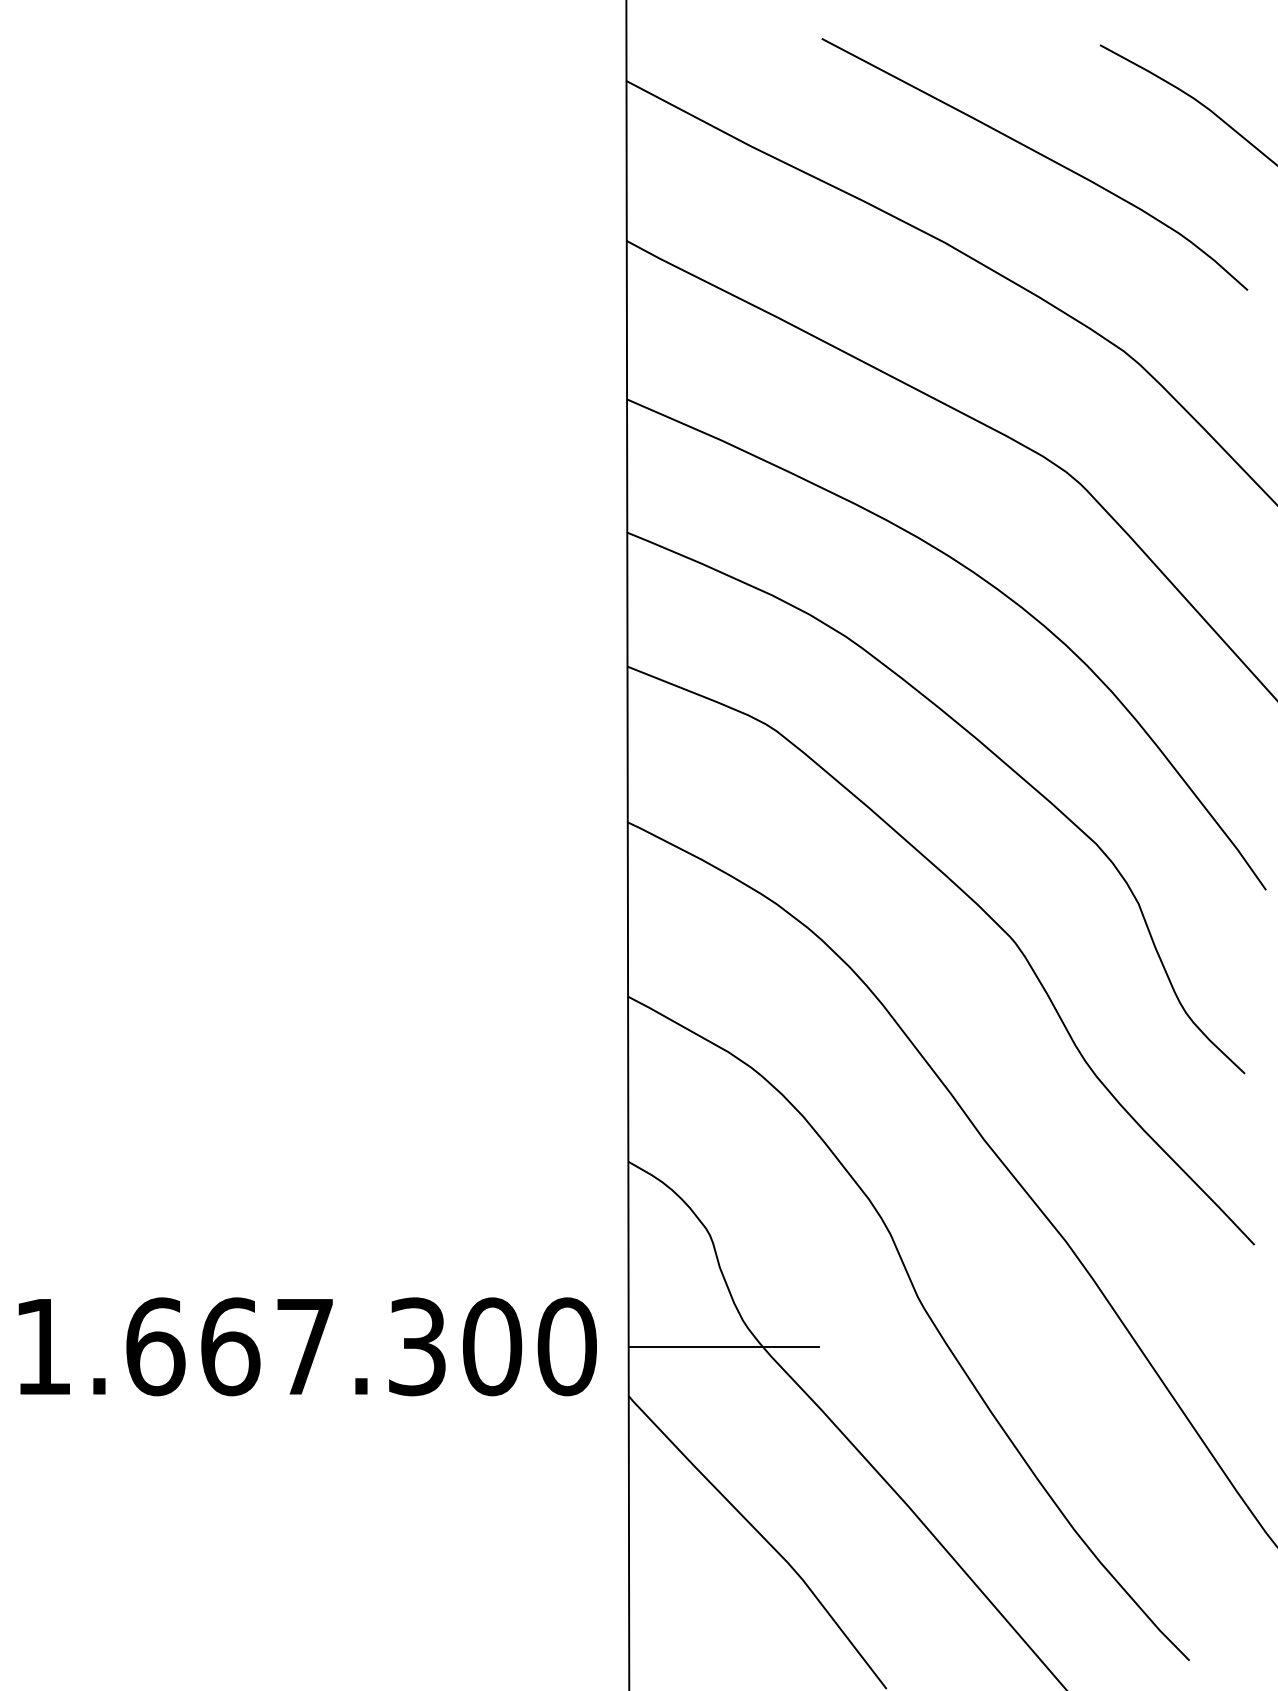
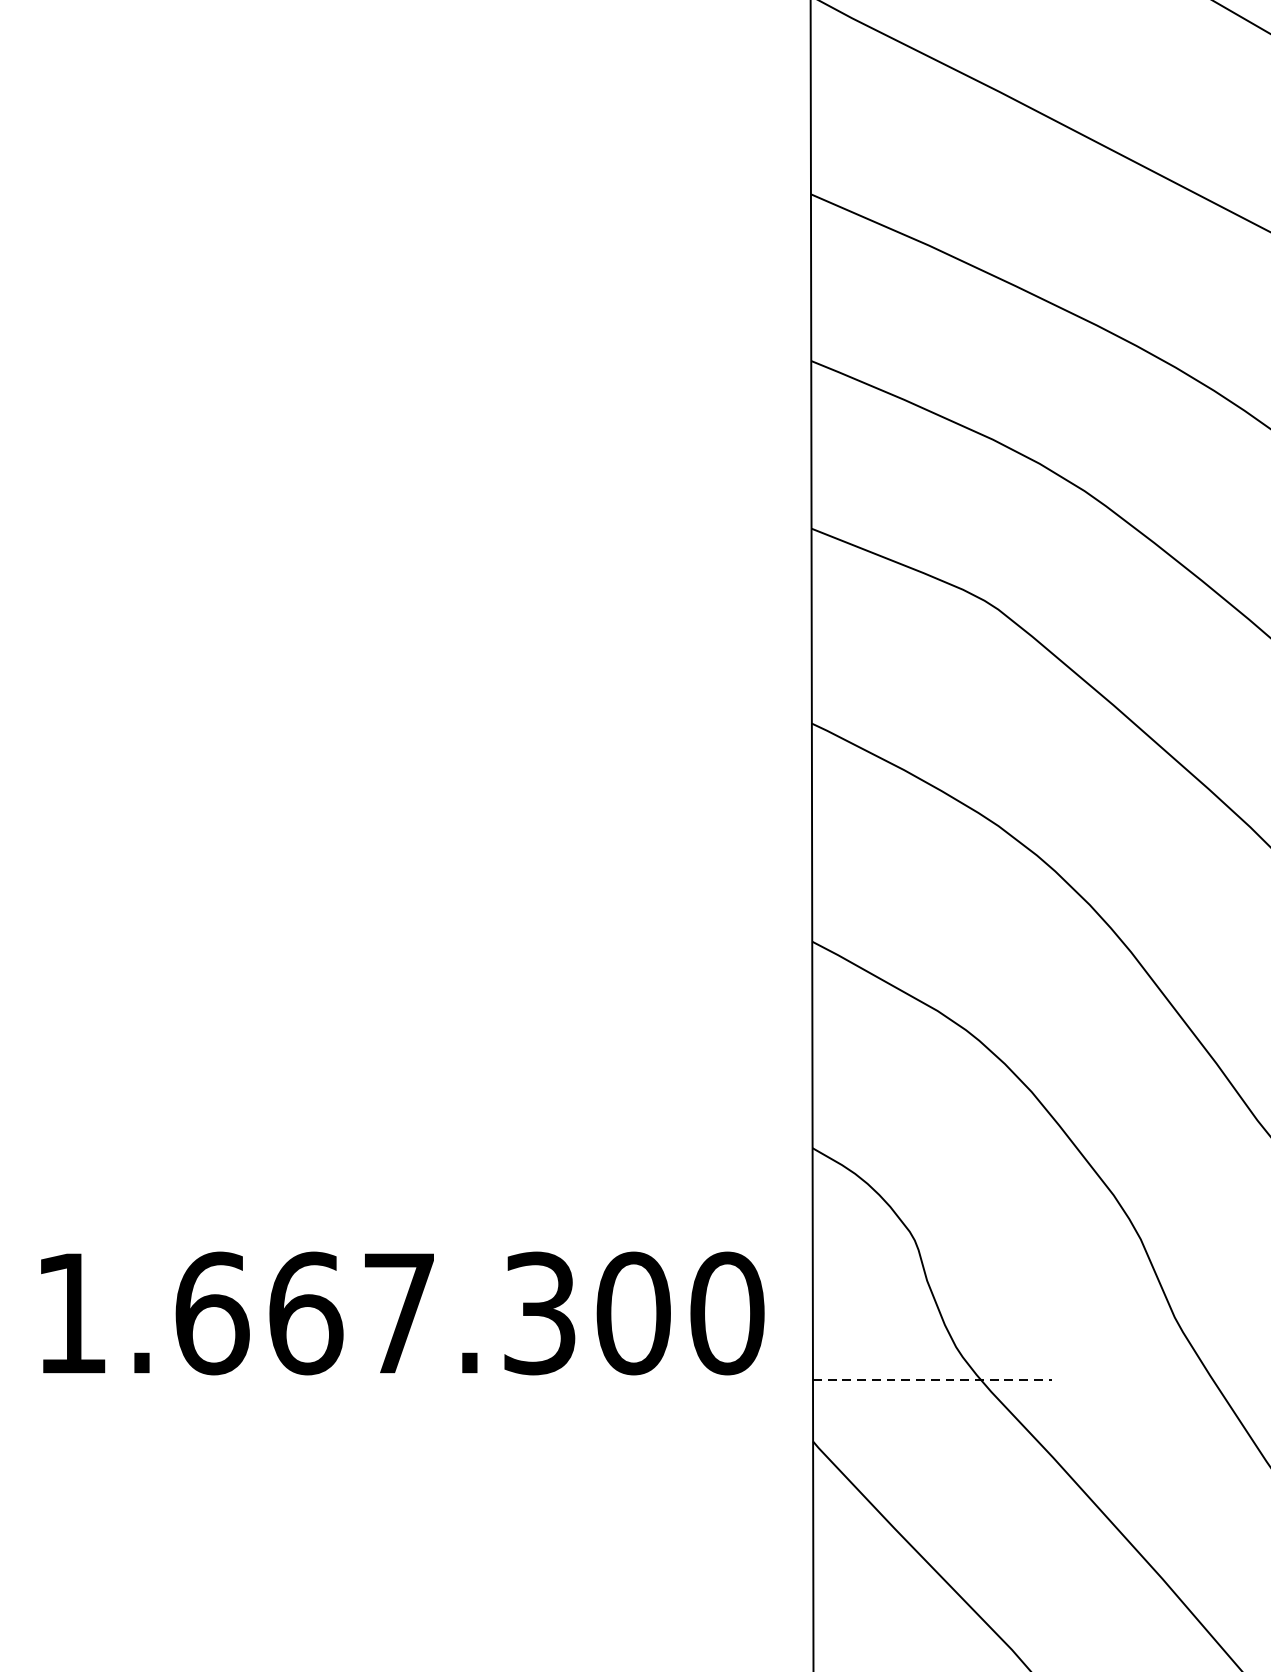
text: (307, 1346) -> (402, 1313), moved
line: (724, 1346) -> (932, 1379), solid -> dashed

